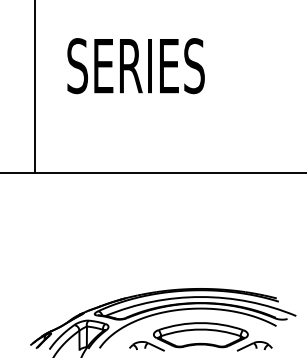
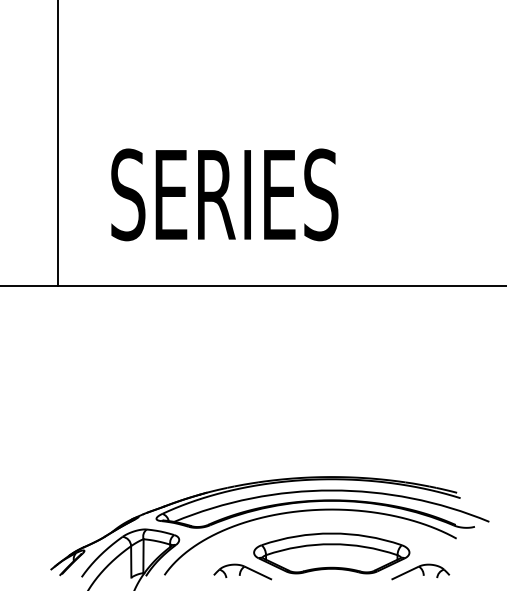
text: (135, 66) -> (223, 195), moved

